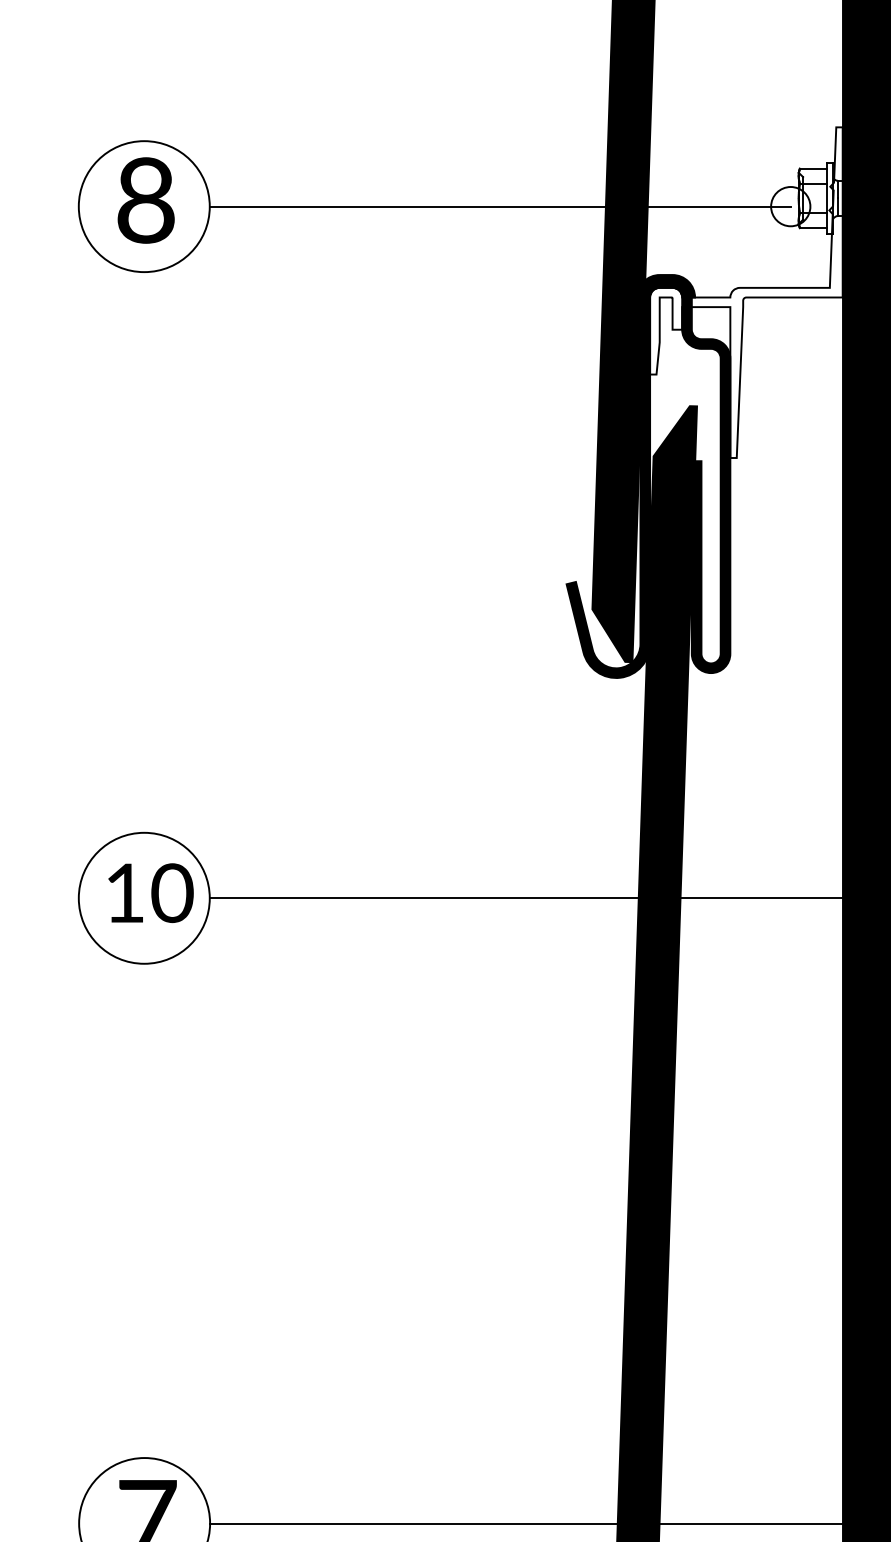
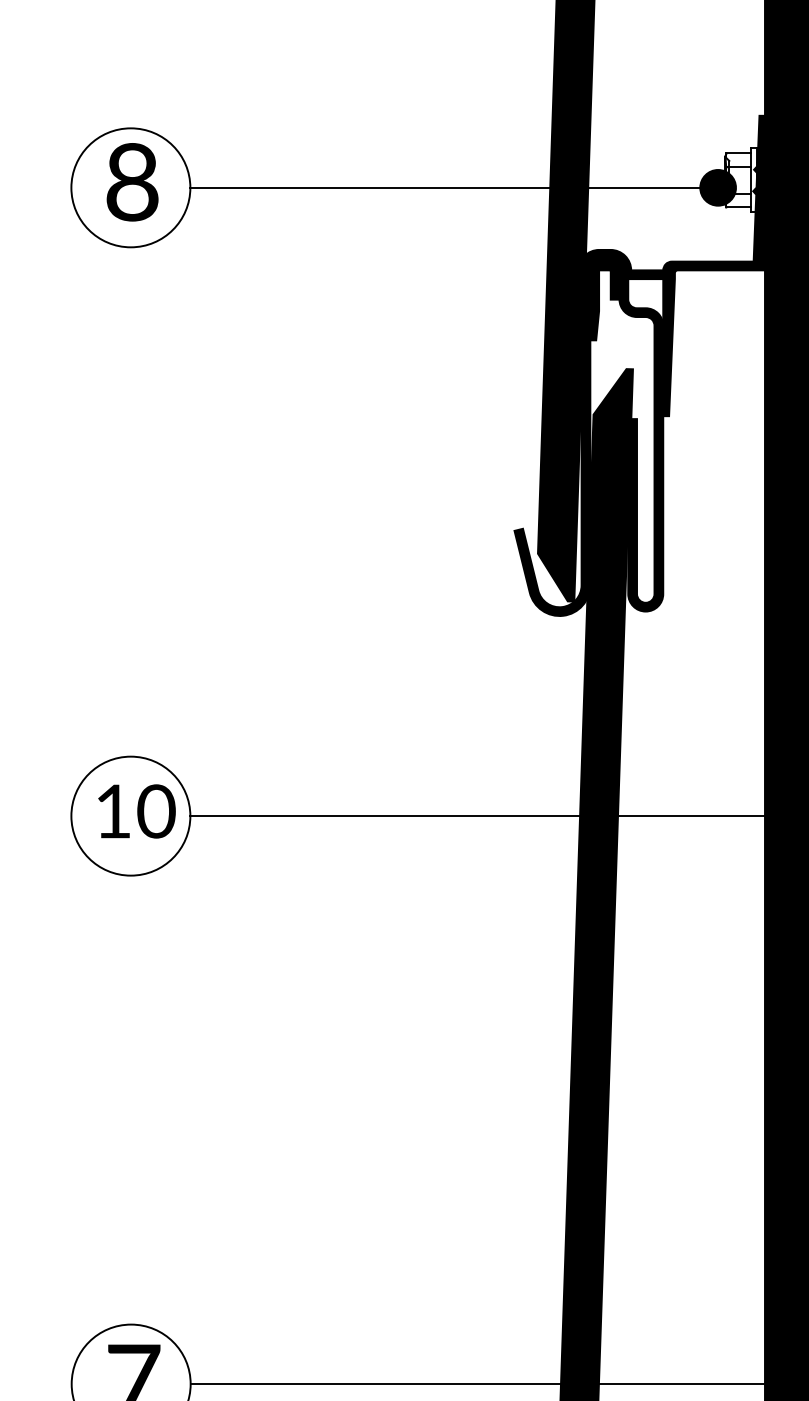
fill: (790, 206) -> (717, 187), added
fill: (746, 292) -> (677, 265), added

